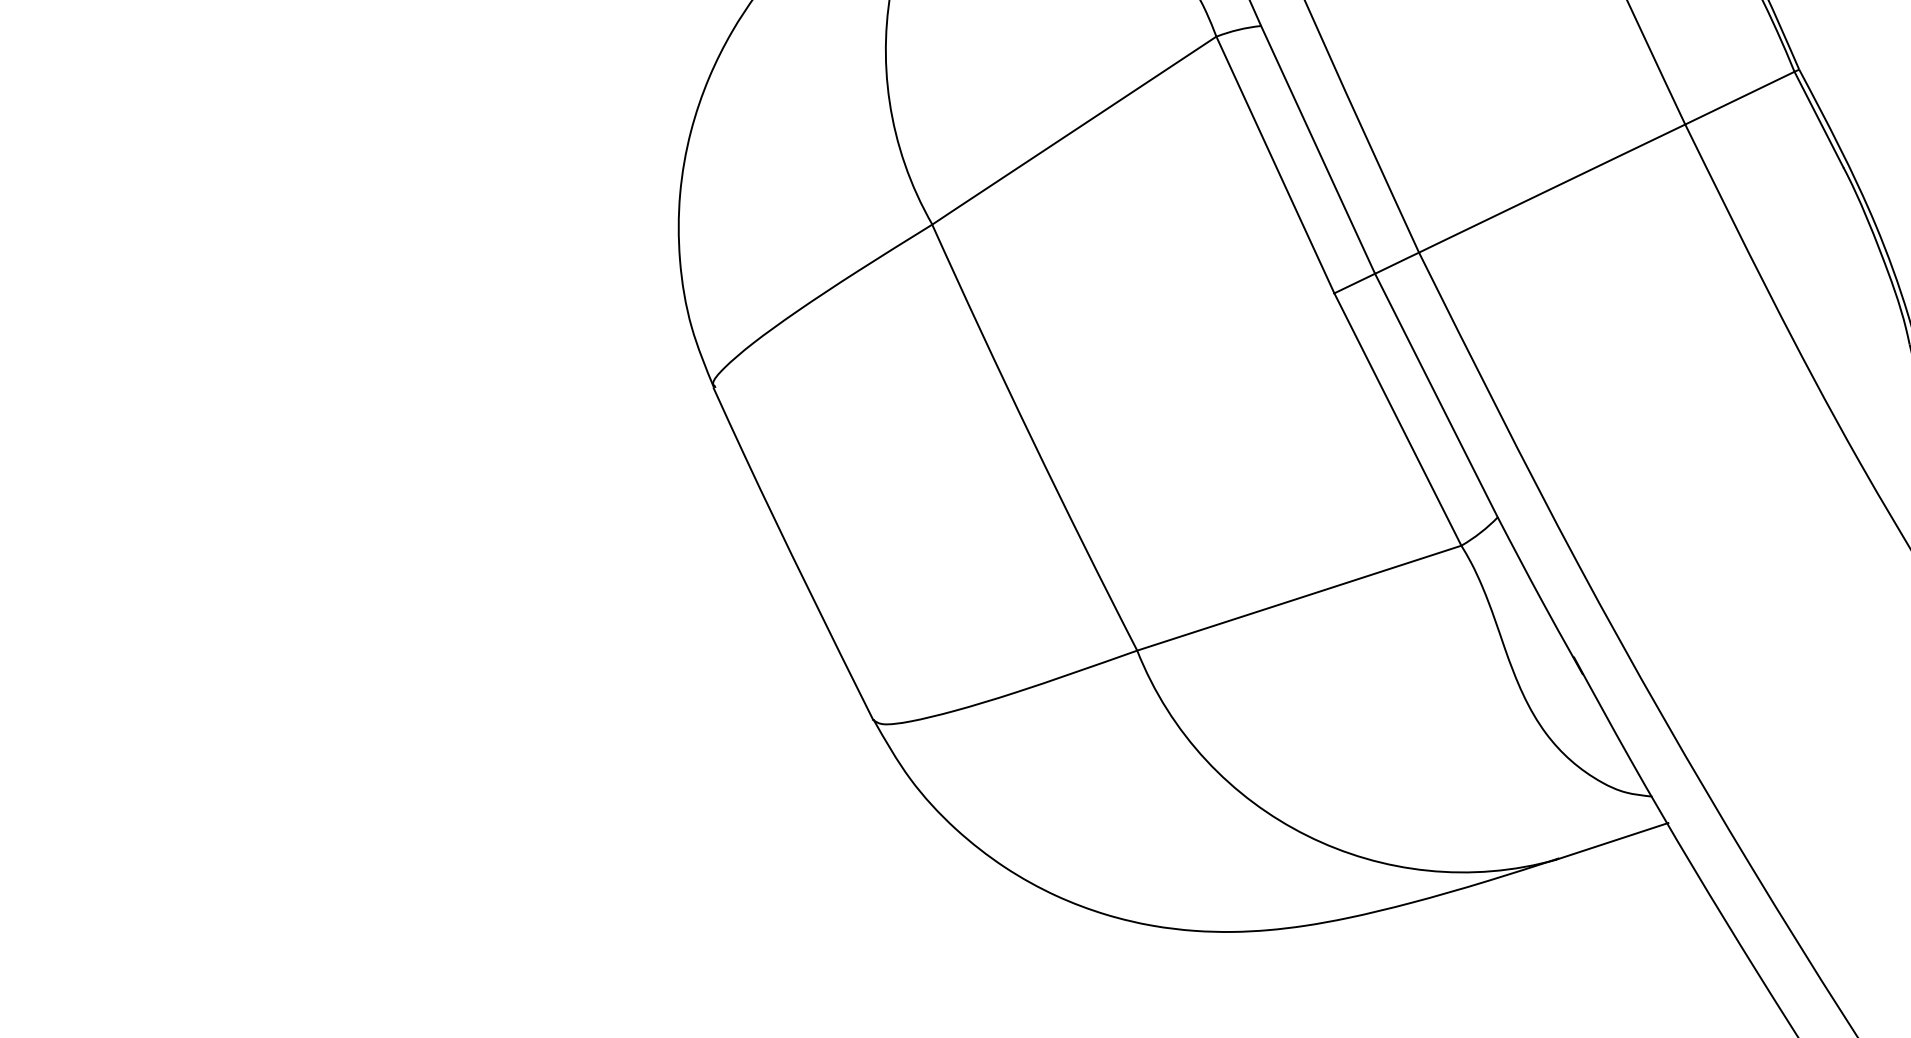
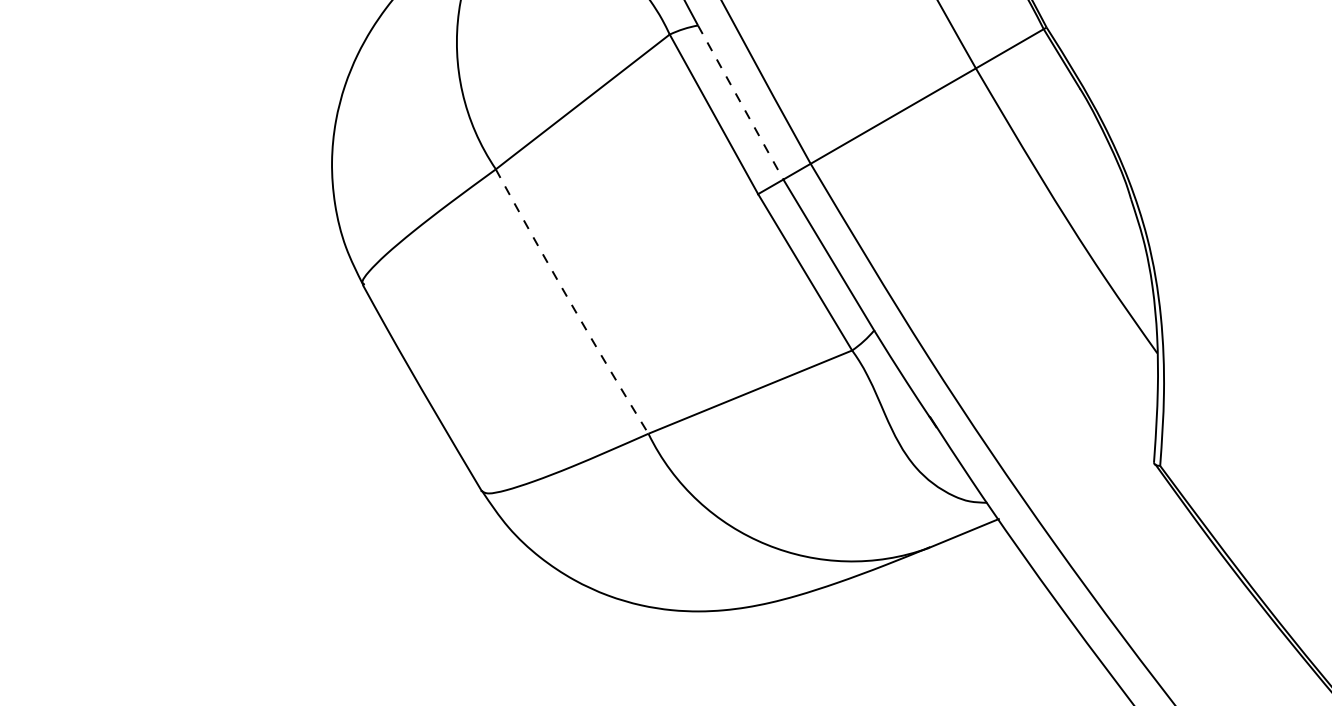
line: (1317, 149) -> (740, 102), solid -> dashed
arc: (1032, 438) -> (570, 302), solid -> dashed

